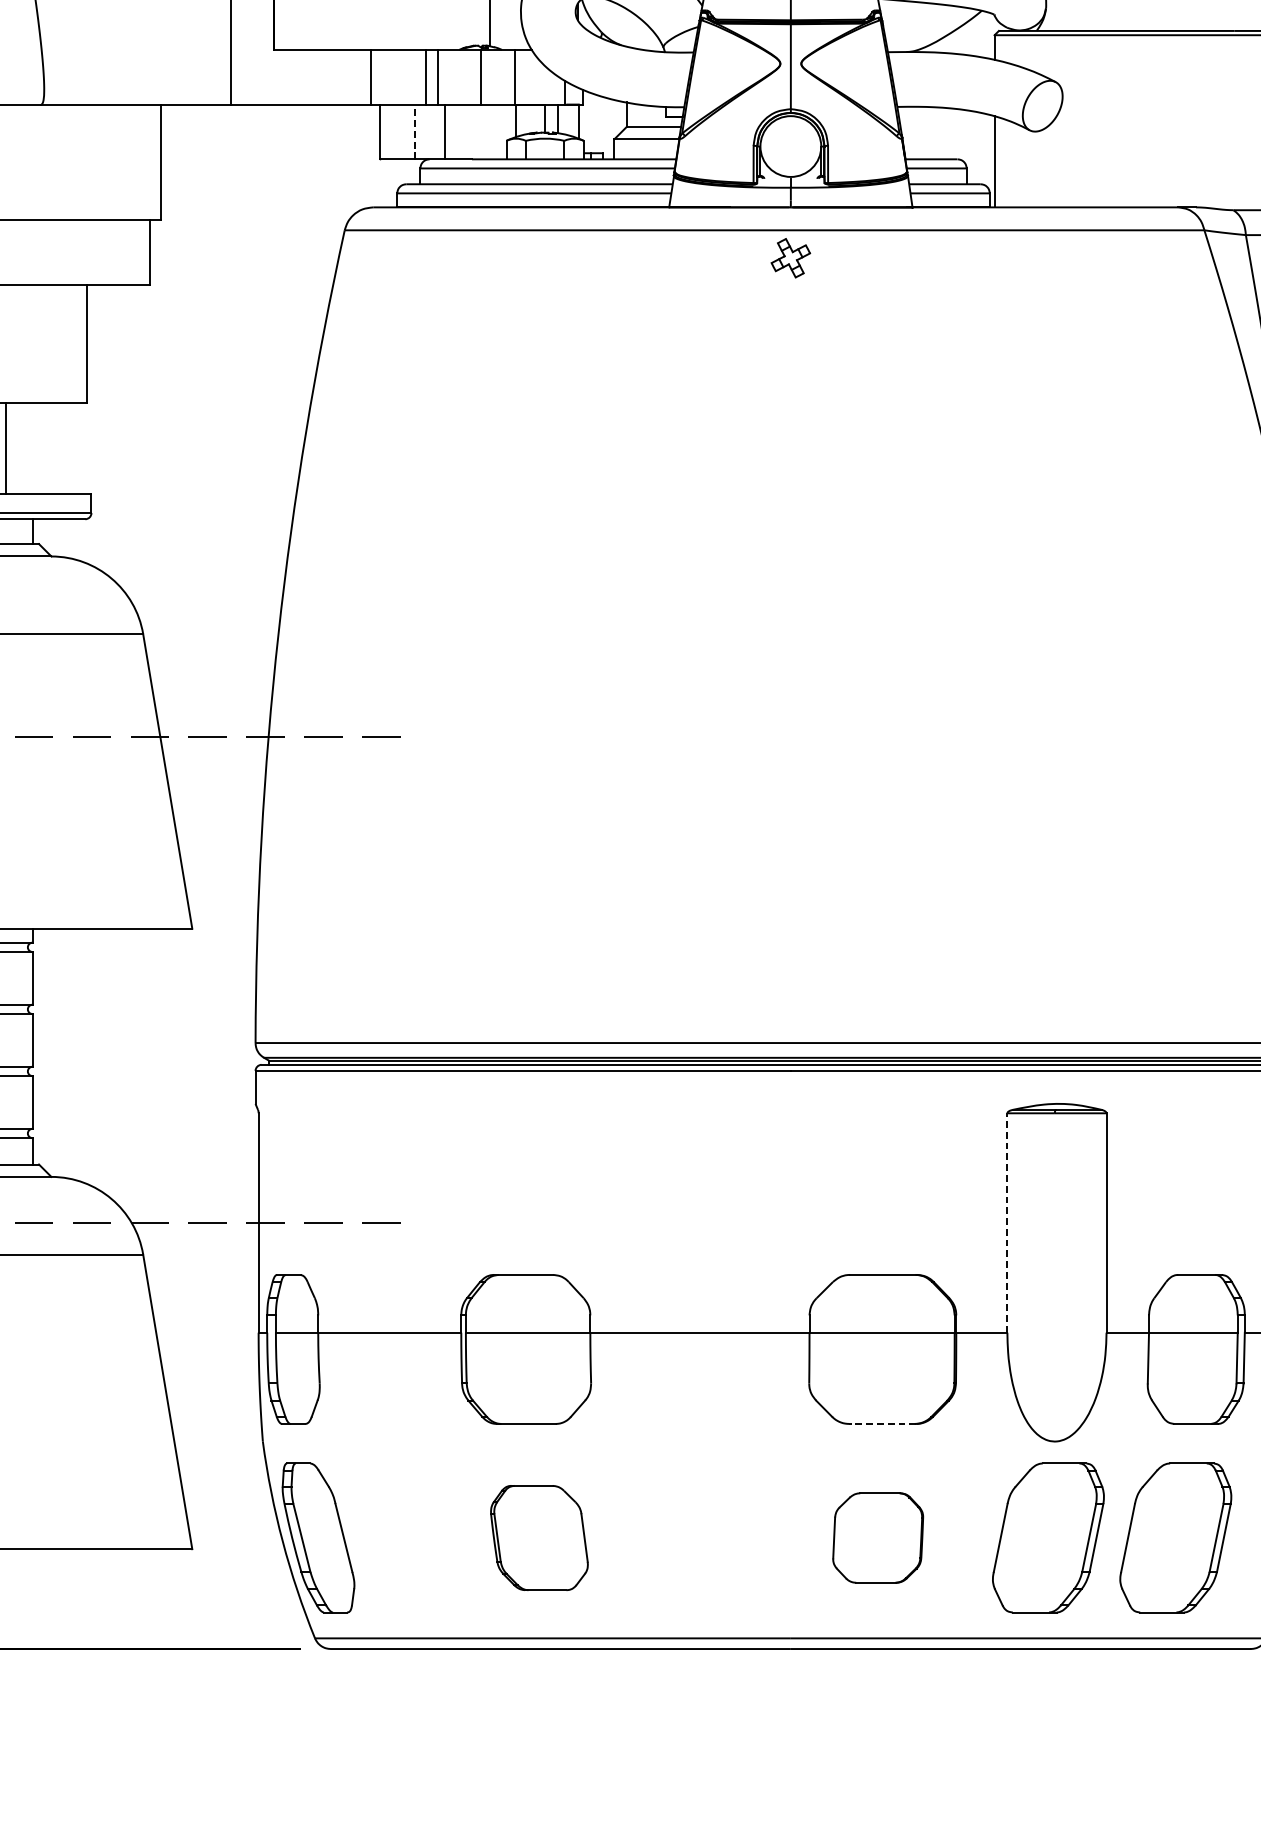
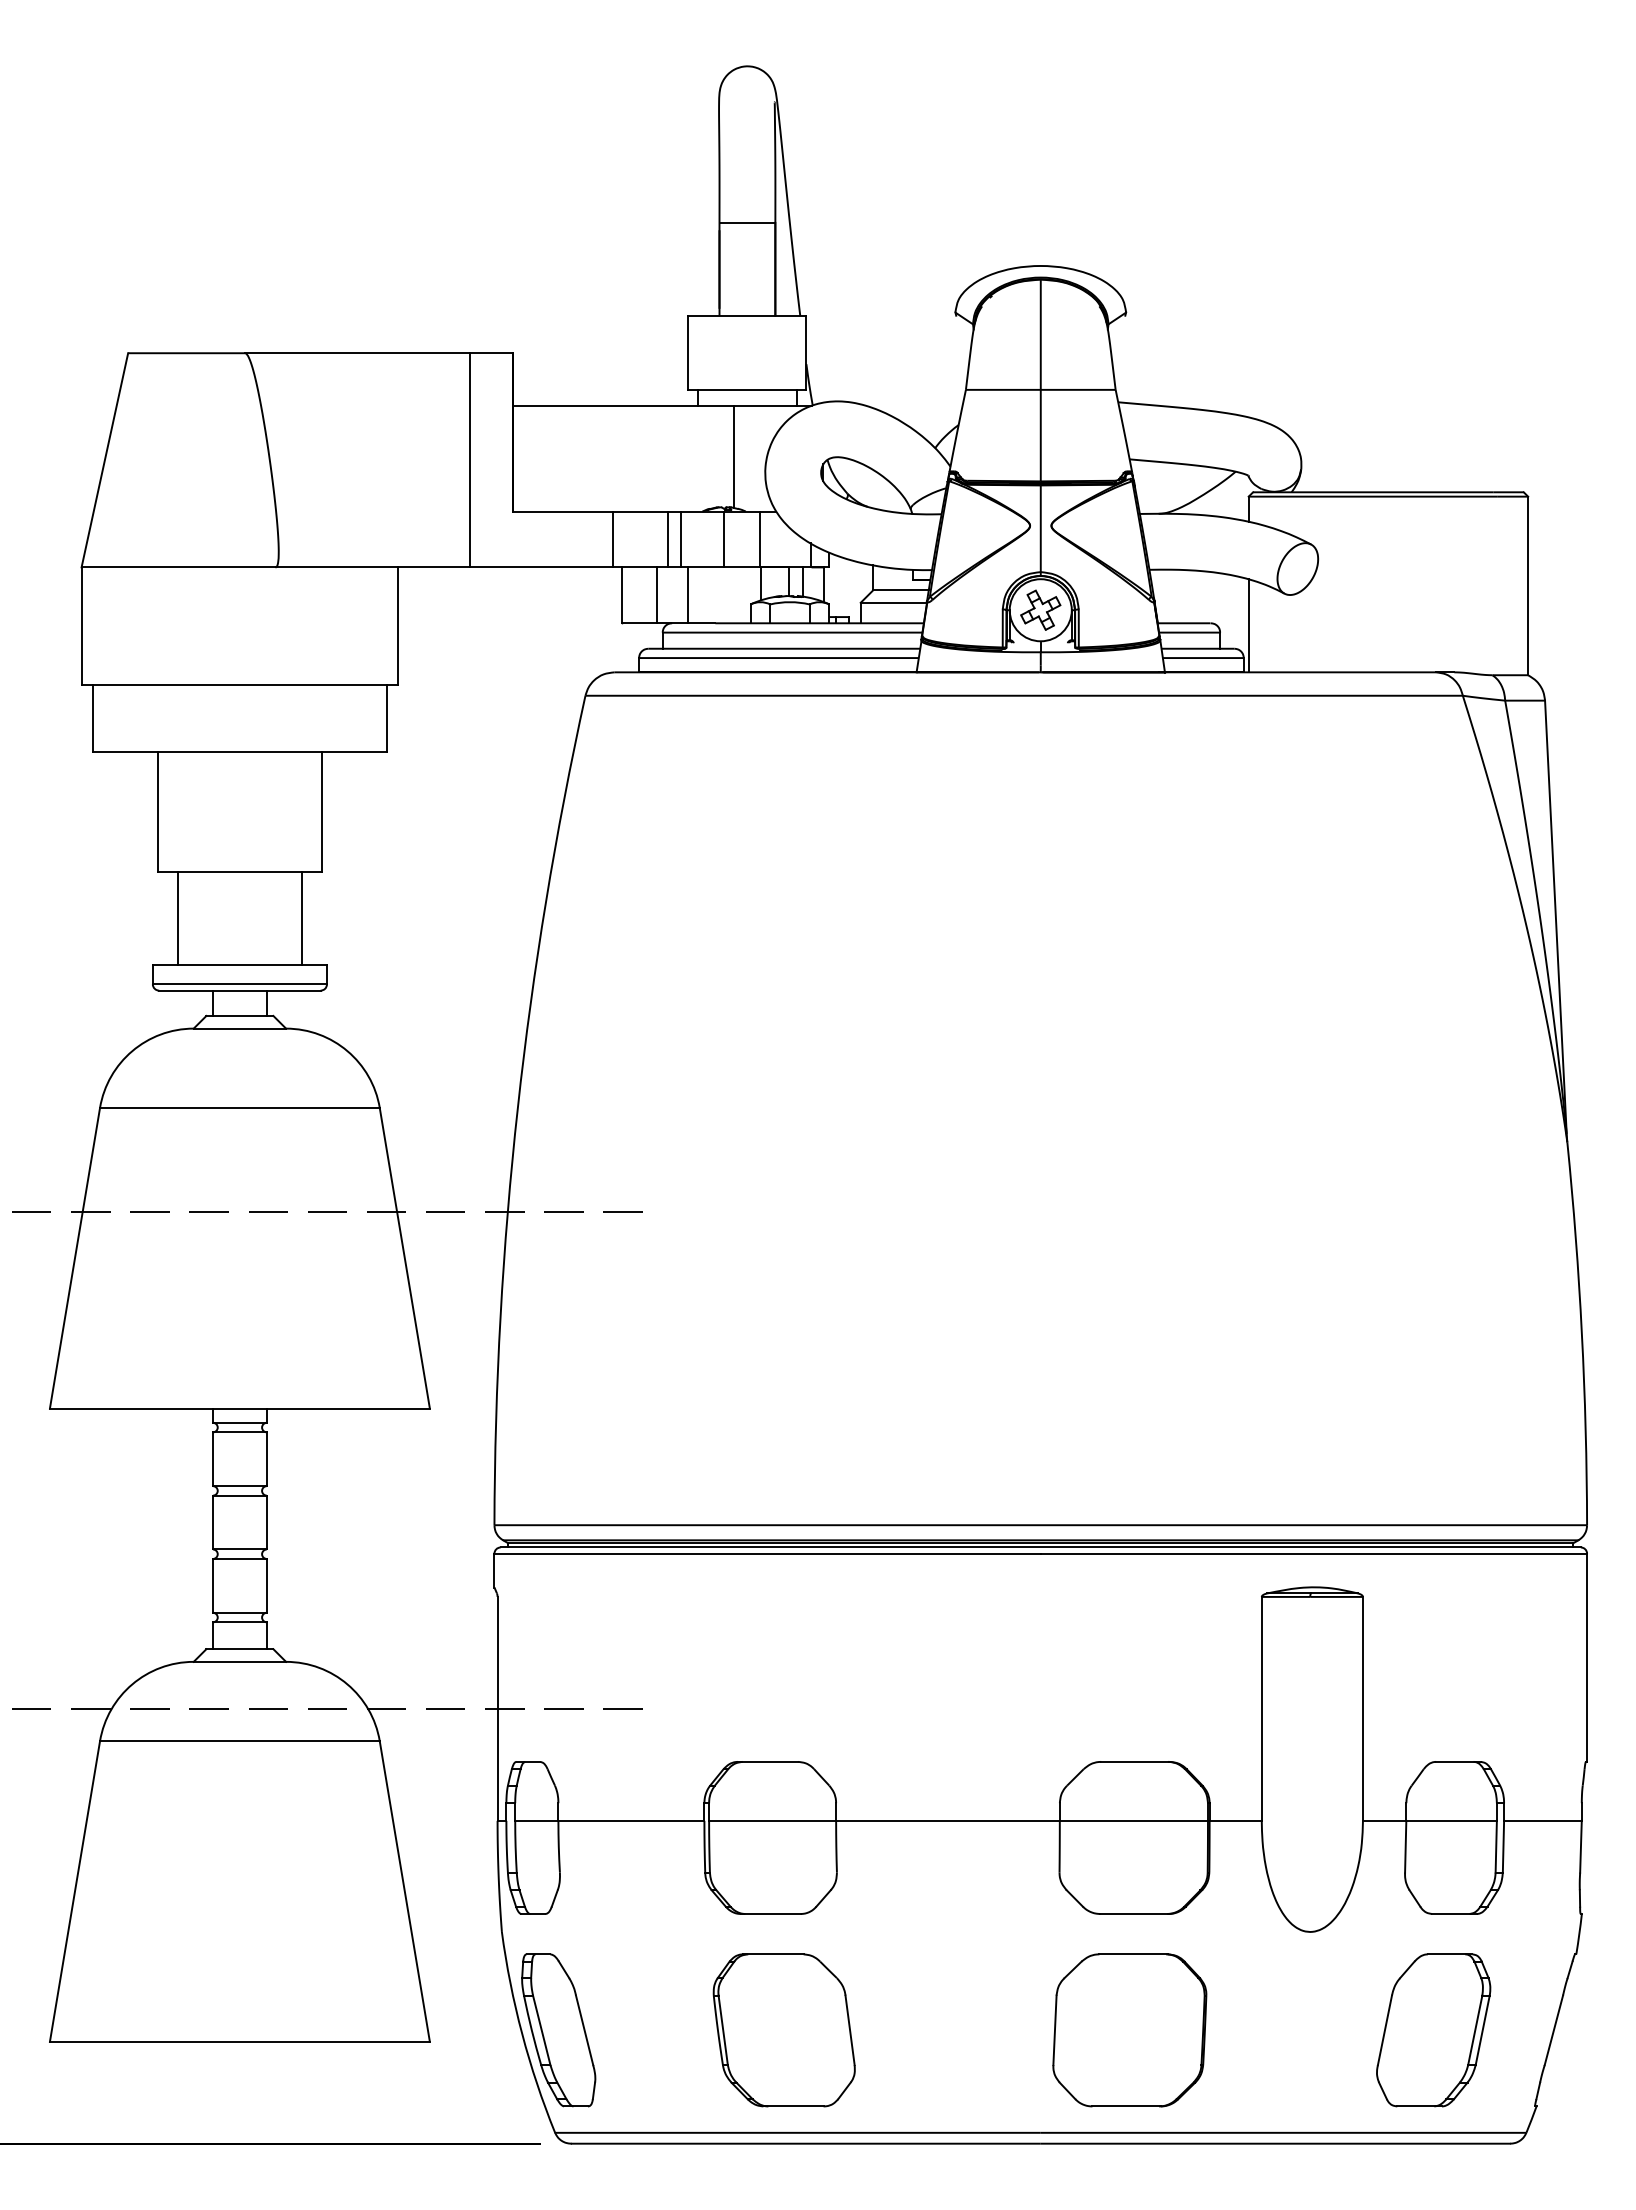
line: (415, 132) -> (657, 595), dashed -> solid
part: (790, 257) -> (1040, 609), moved
line: (5, 448) -> (301, 918), moved
line: (1007, 1222) -> (1261, 1708), dashed -> solid
line: (882, 1423) -> (1134, 1913), dashed -> solid
part: (538, 1538) -> (783, 2030), size x1.43
part: (877, 1538) -> (1129, 2030), size x1.67
part: (1048, 1538) -> (1303, 2030), removed

